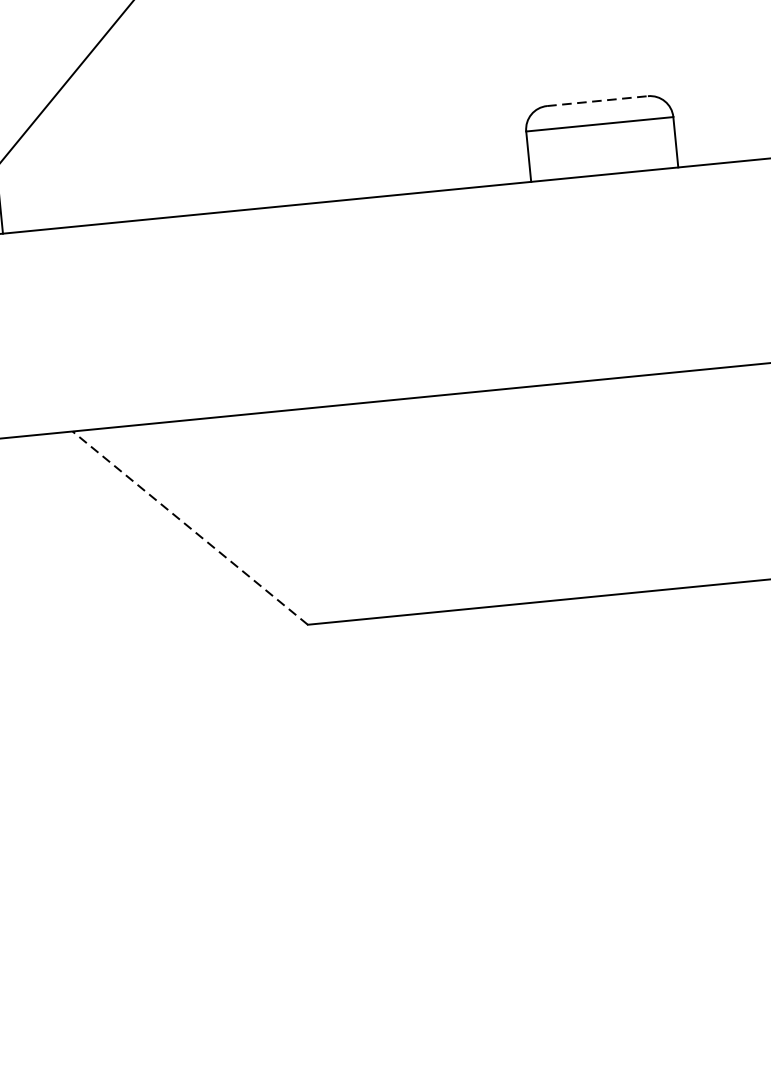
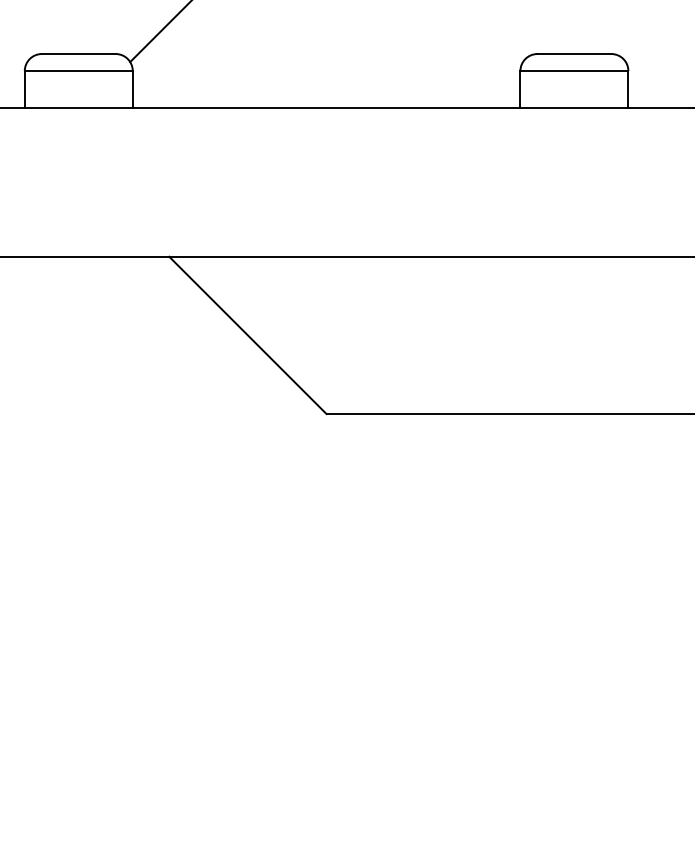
line: (597, 101) -> (574, 54), dashed -> solid
line: (189, 528) -> (247, 335), dashed -> solid

